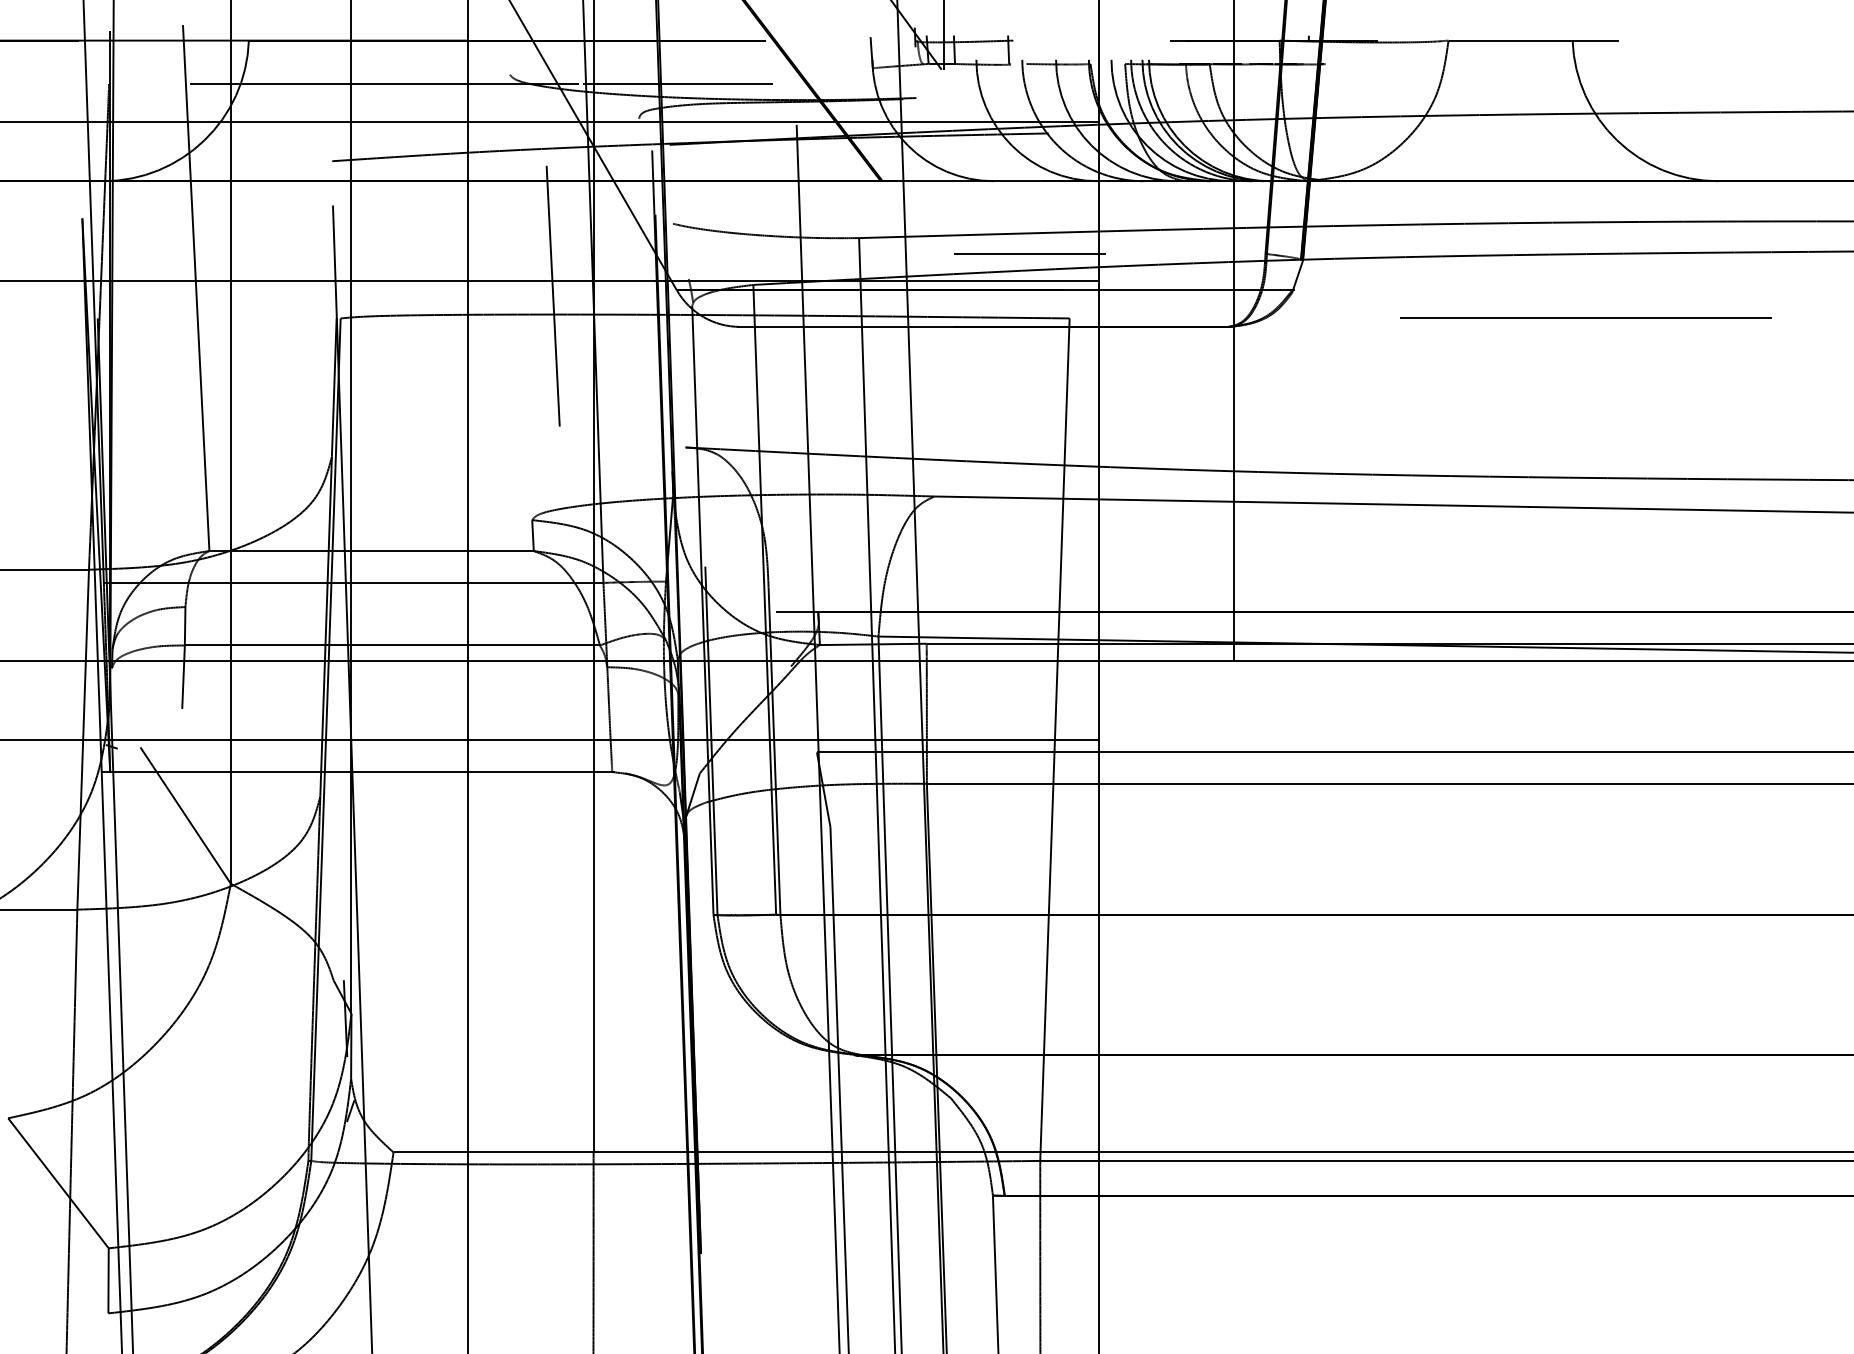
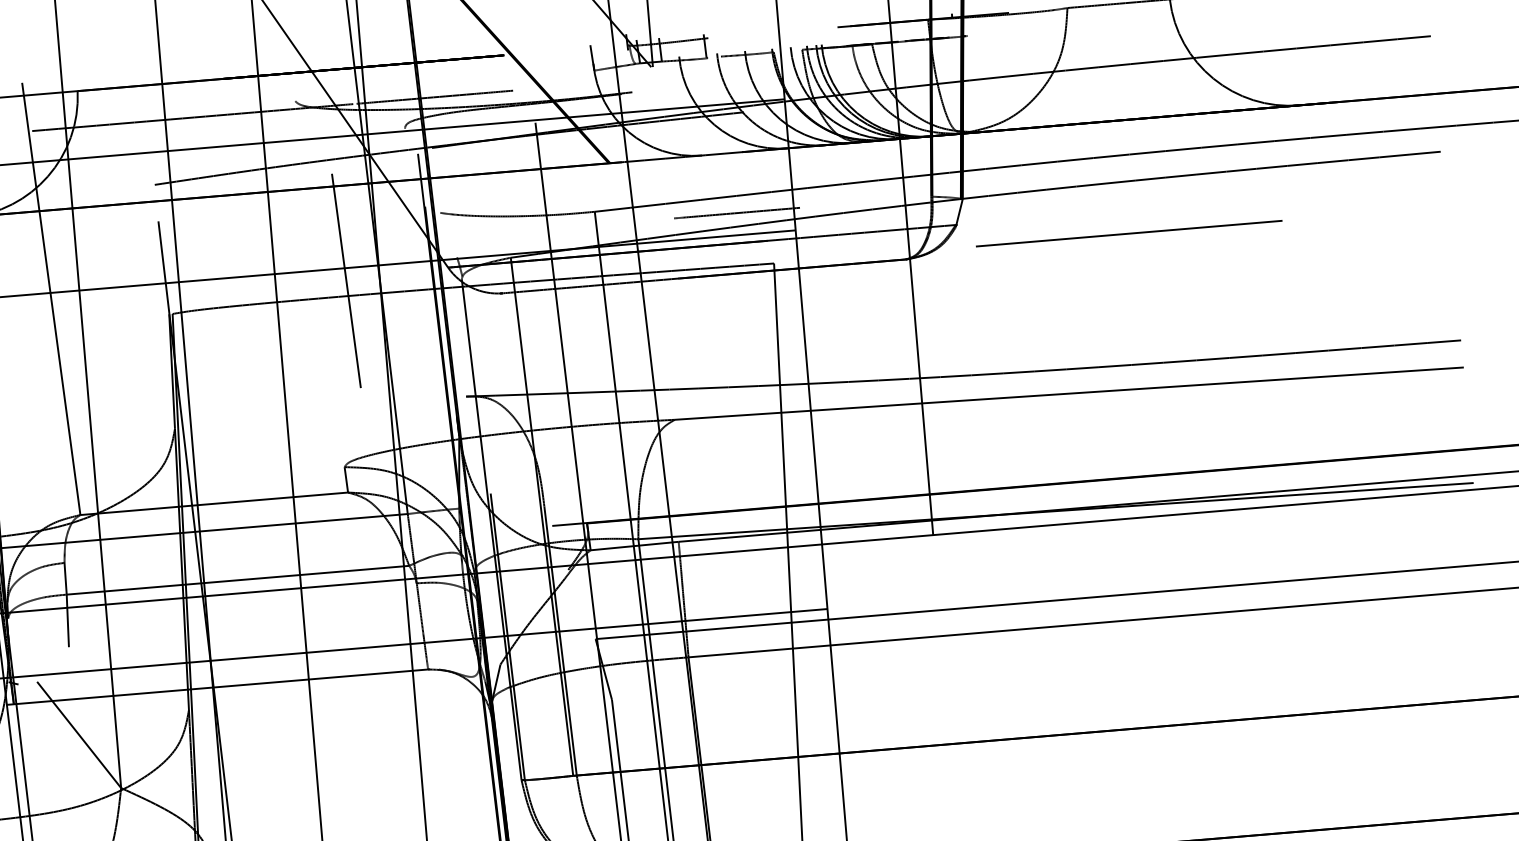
line: (1585, 317) -> (1128, 232), moved

